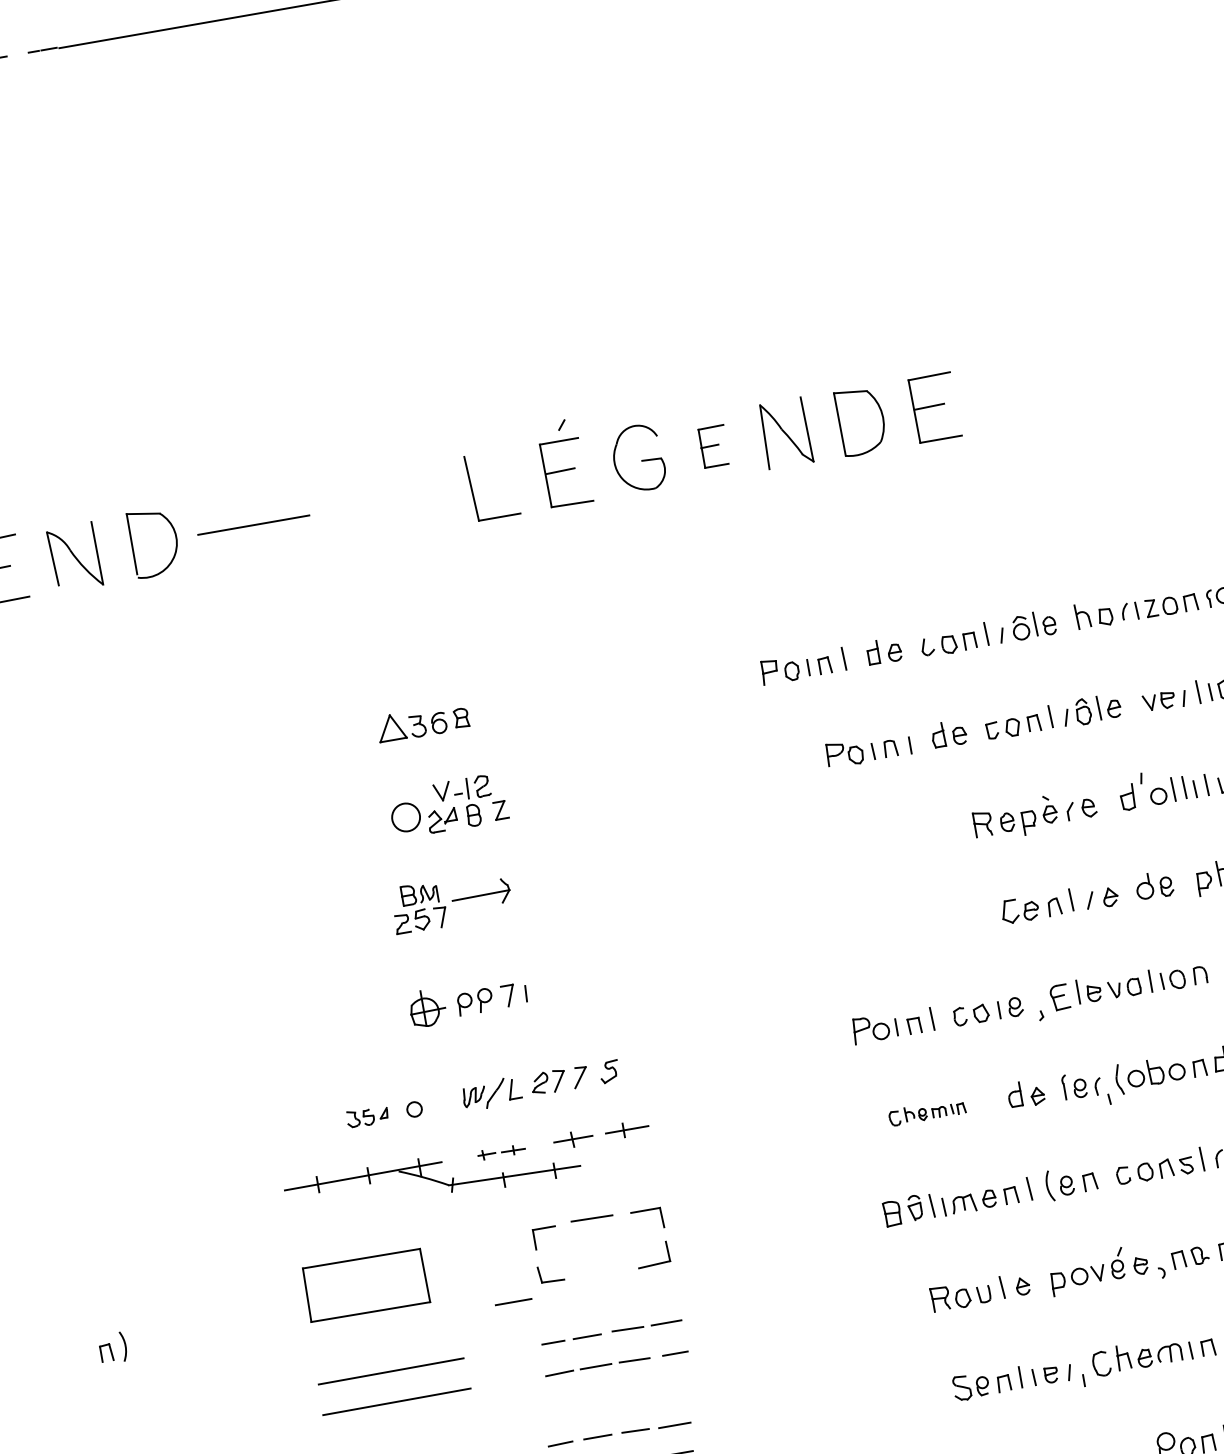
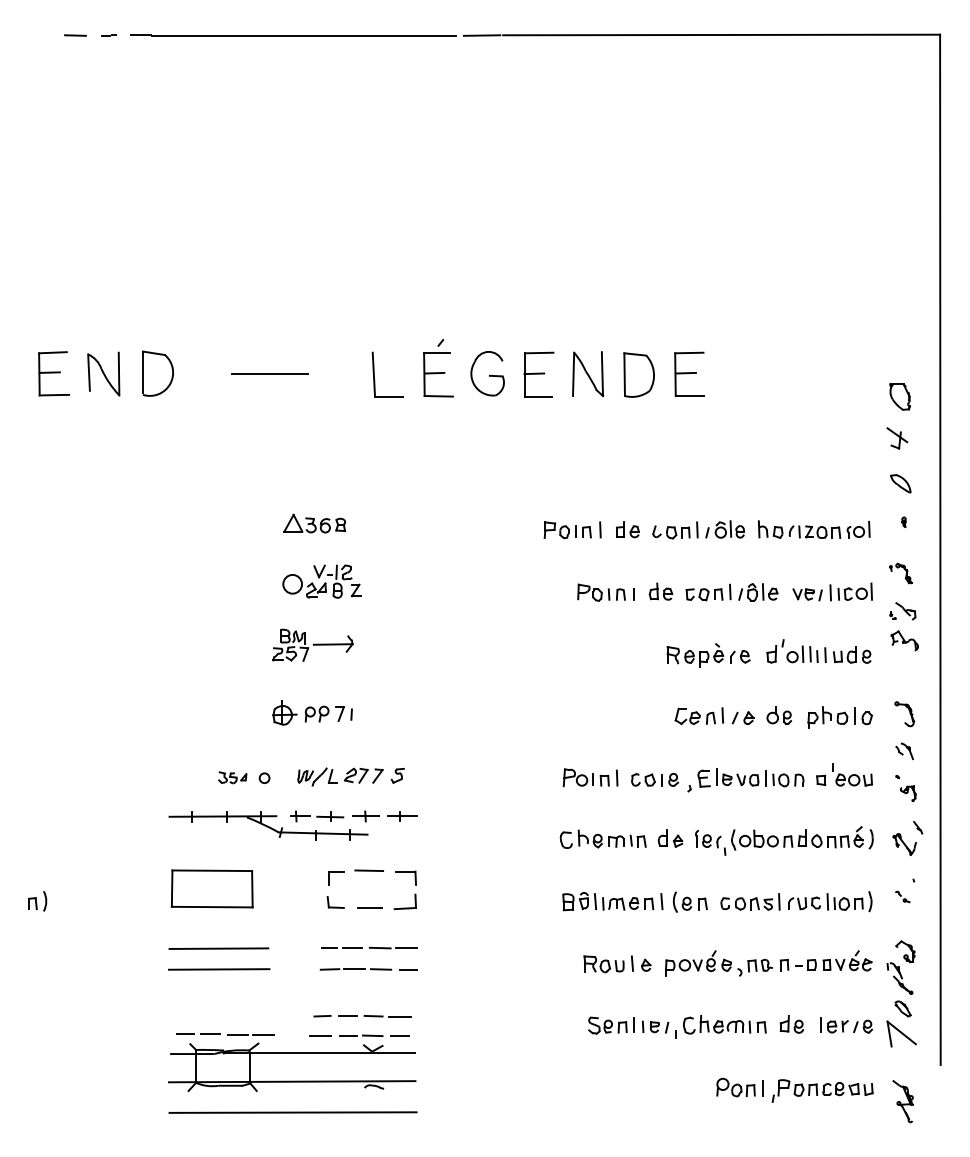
part: (713, 446) -> (538, 374), size x1.67
line: (253, 525) -> (269, 373), moved
part: (926, 1111) -> (602, 838), size x1.67
part: (502, 1152) -> (317, 816), size x1.67
line: (513, 1301) -> (369, 907), moved

